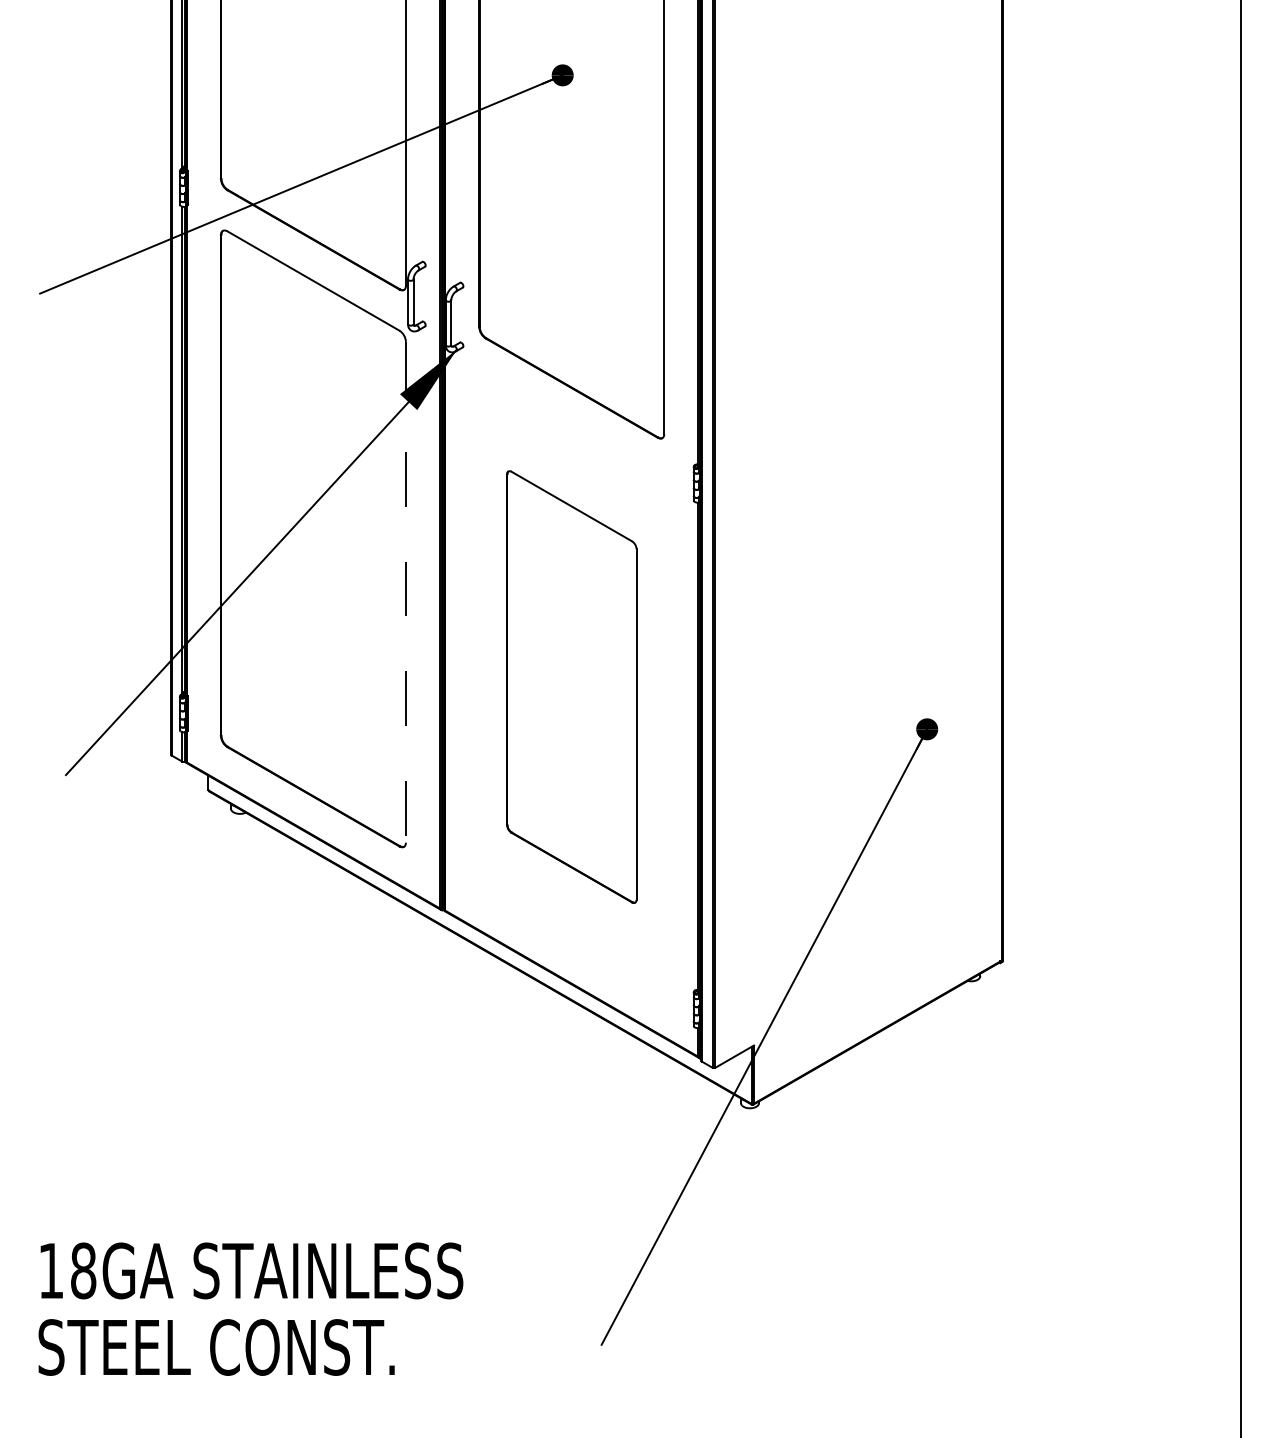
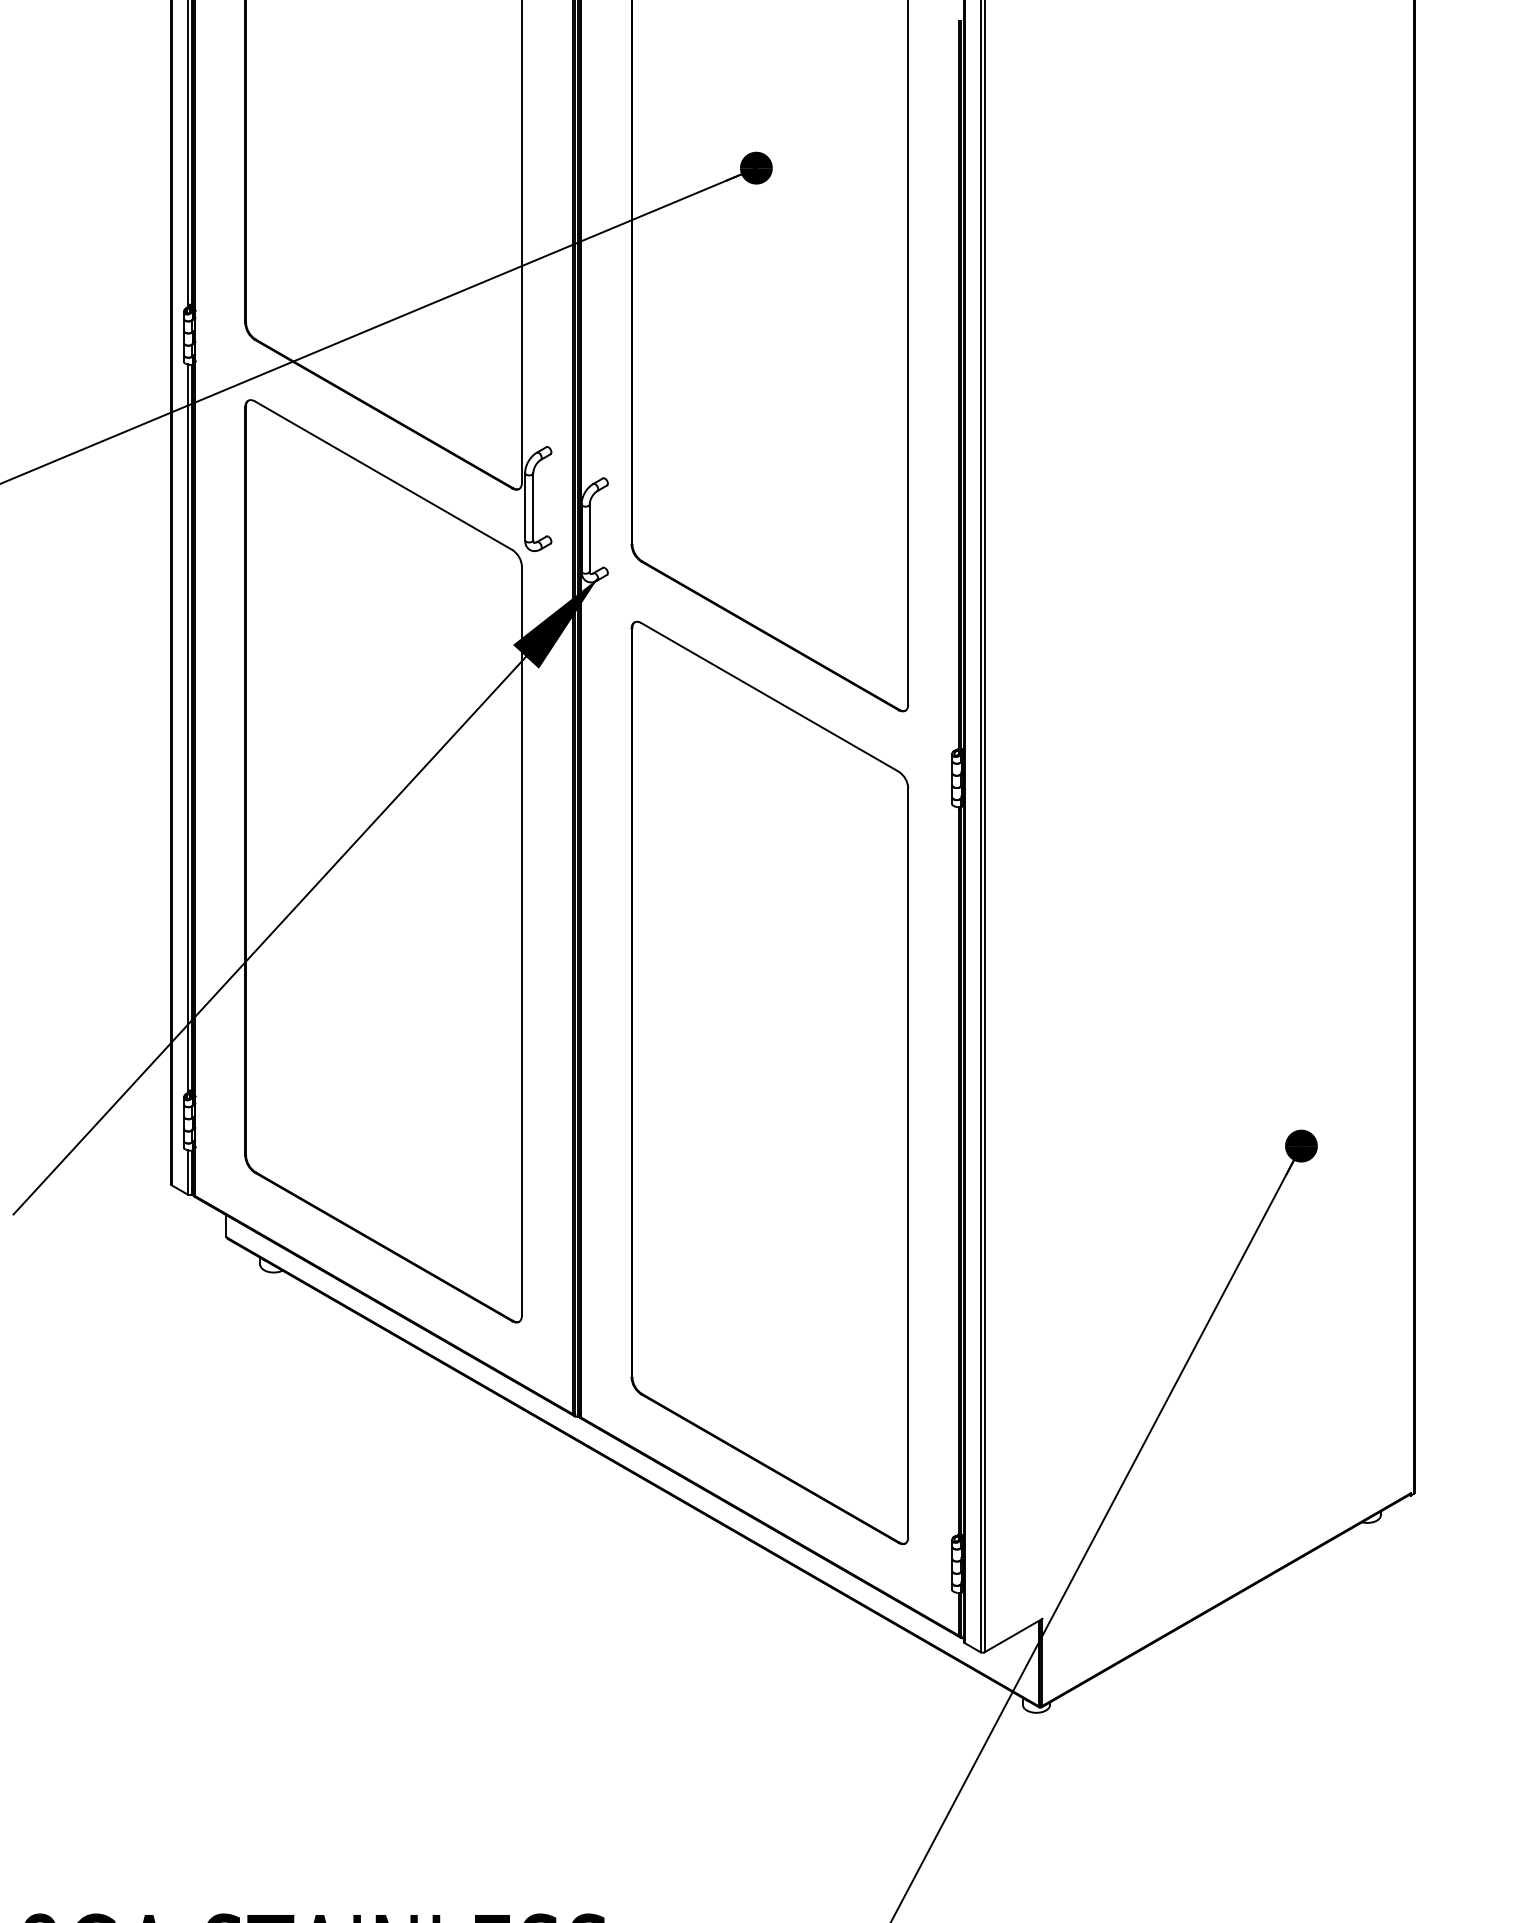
line: (405, 592) -> (521, 941), dashed -> solid
part: (571, 686) -> (769, 1082), size x1.43

